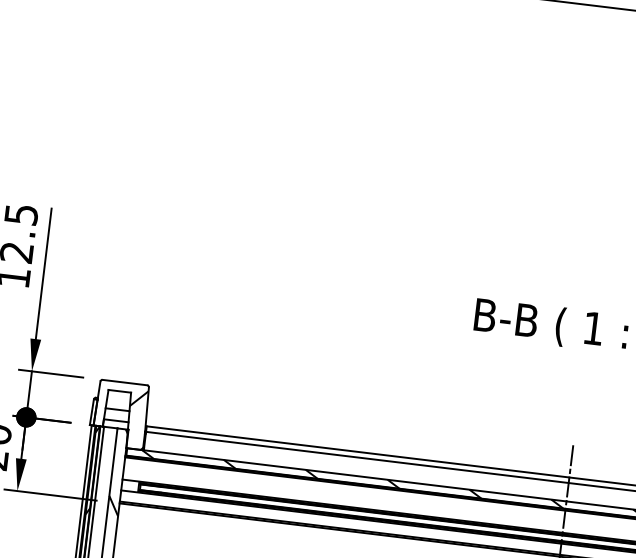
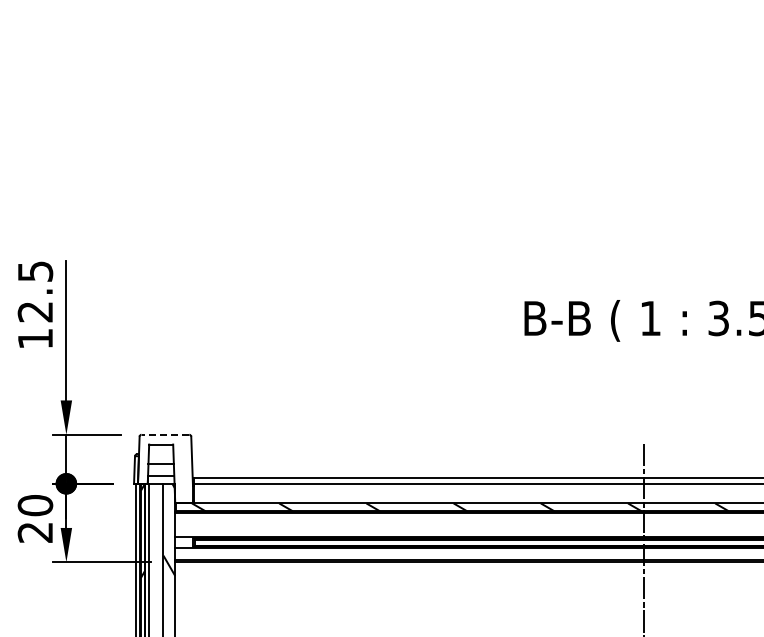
line: (125, 382) -> (165, 434), solid -> dashed
hatch: (136, 419) -> (182, 471), removed

